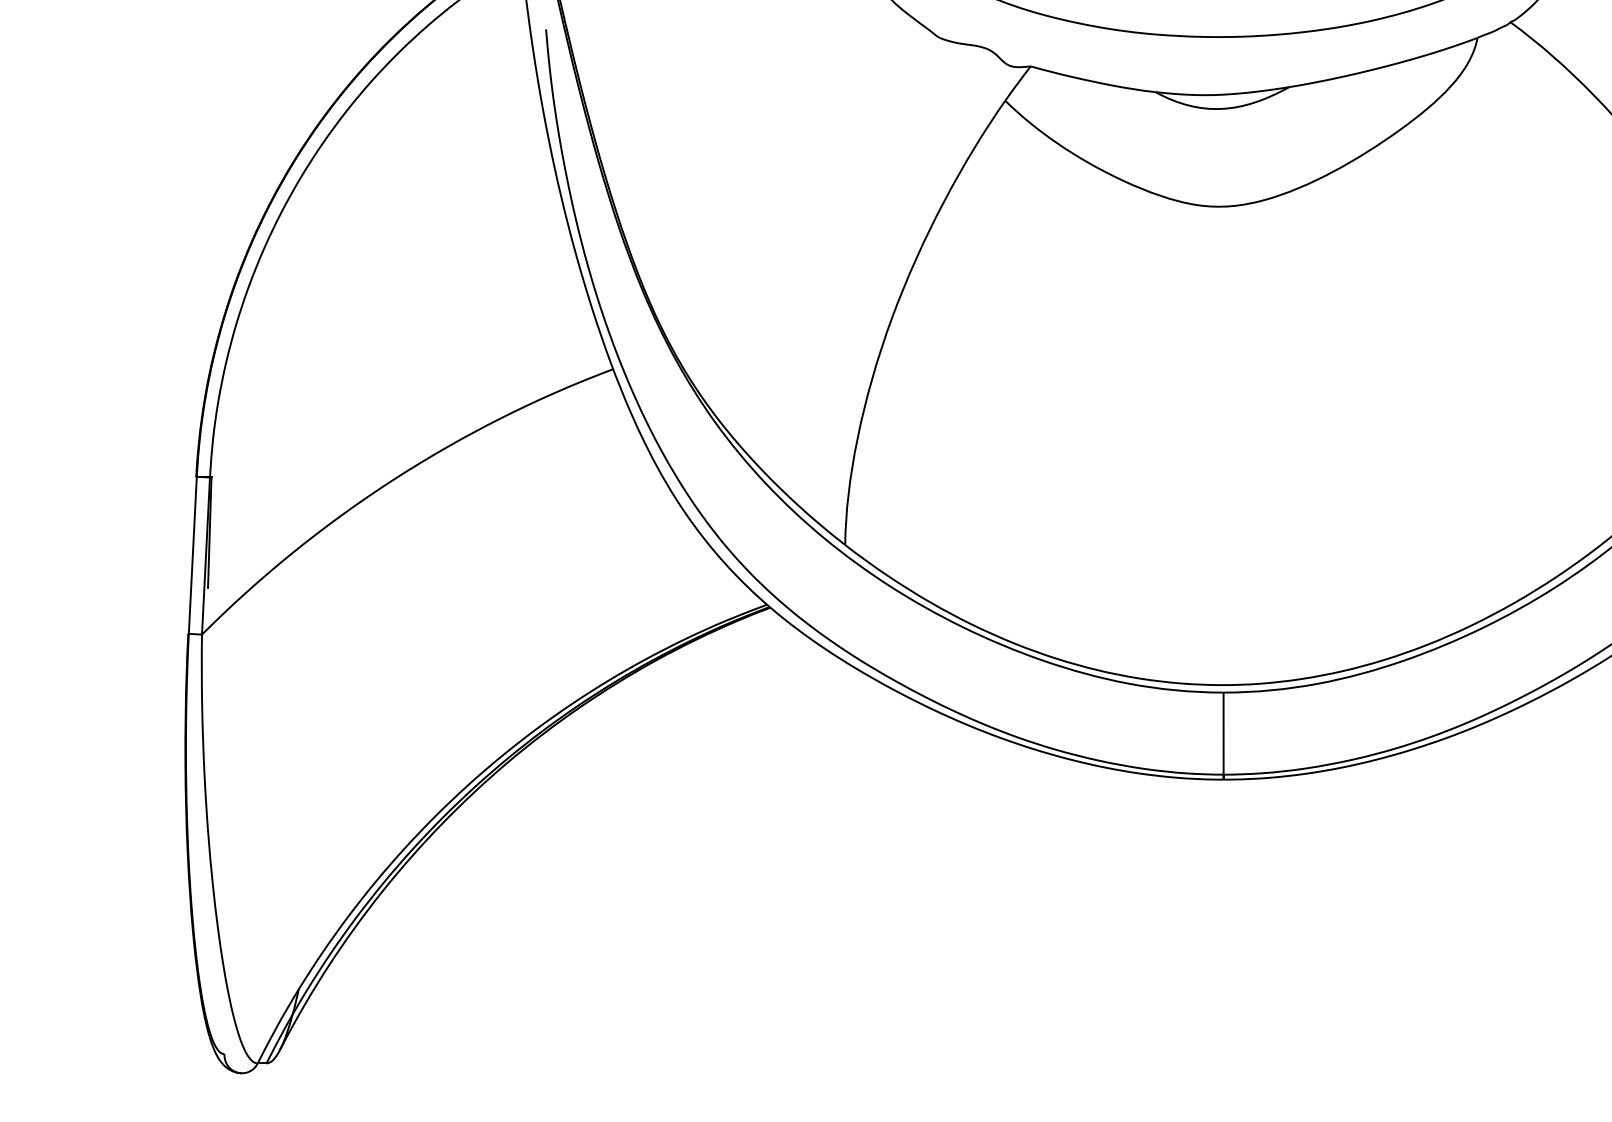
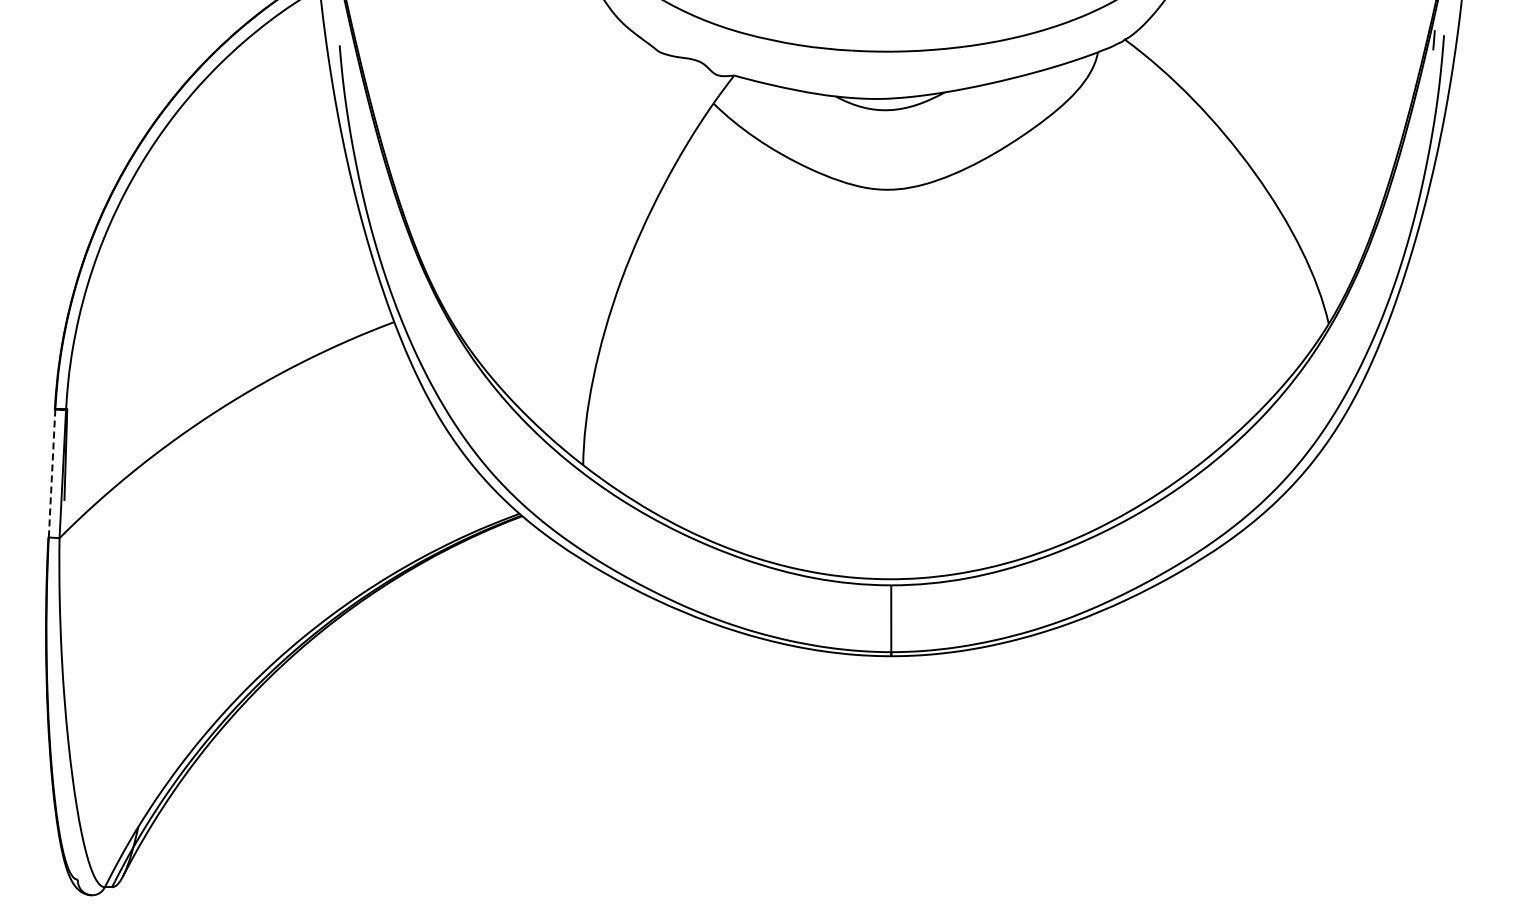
line: (193, 553) -> (52, 472), solid -> dashed

